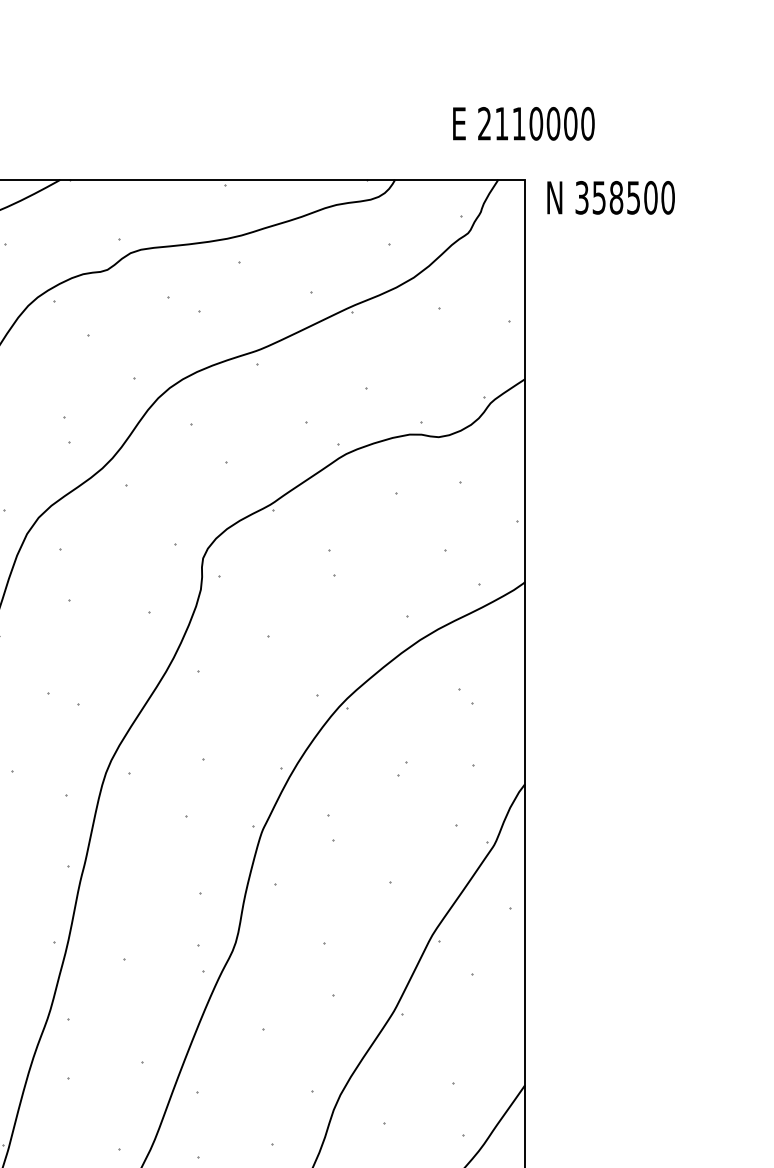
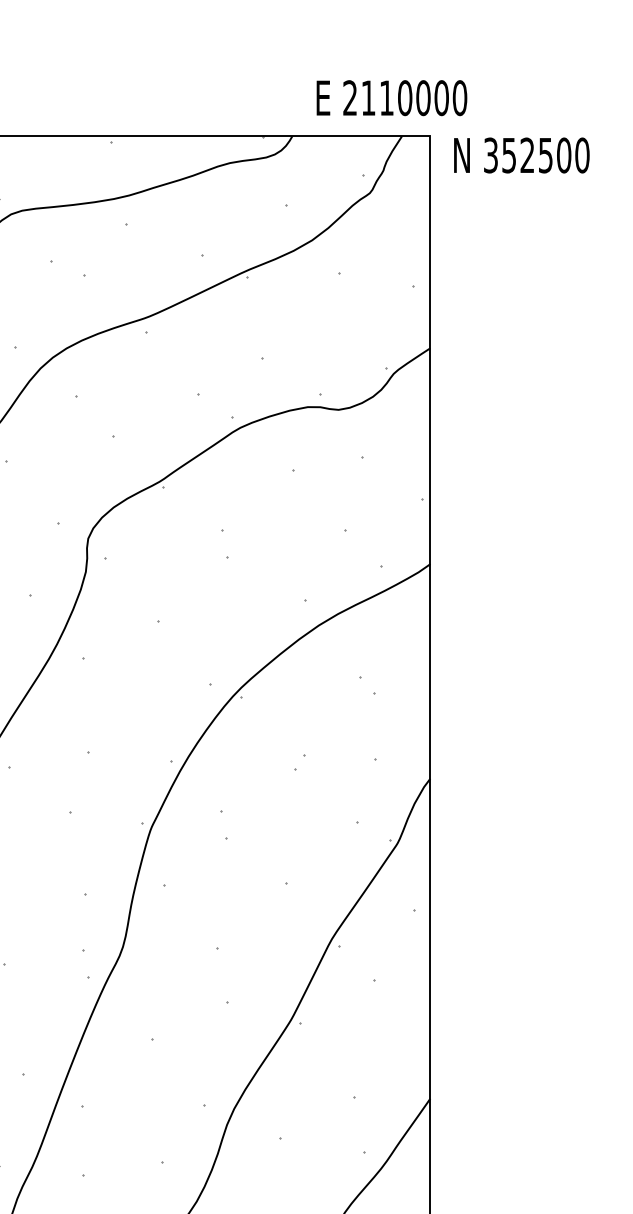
text: (523, 123) -> (391, 97), moved
text: (616, 197) -> (527, 155), 358500 -> 352500

